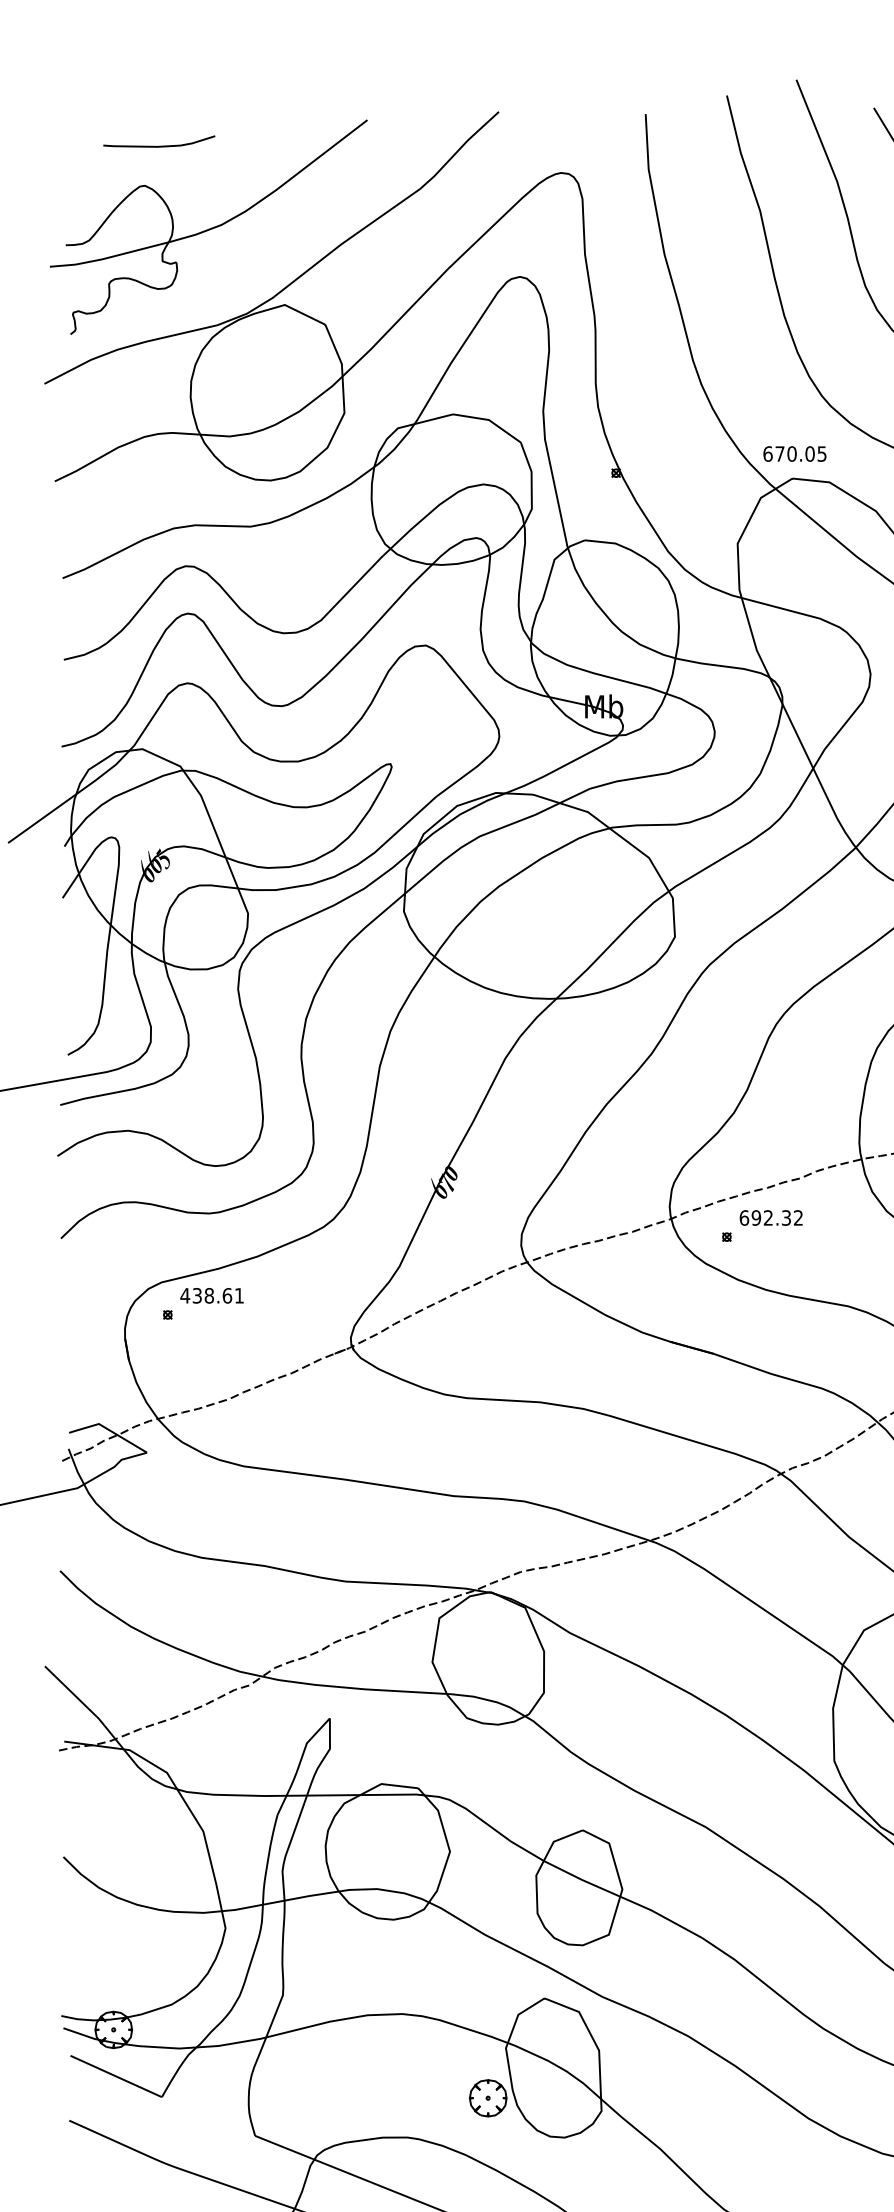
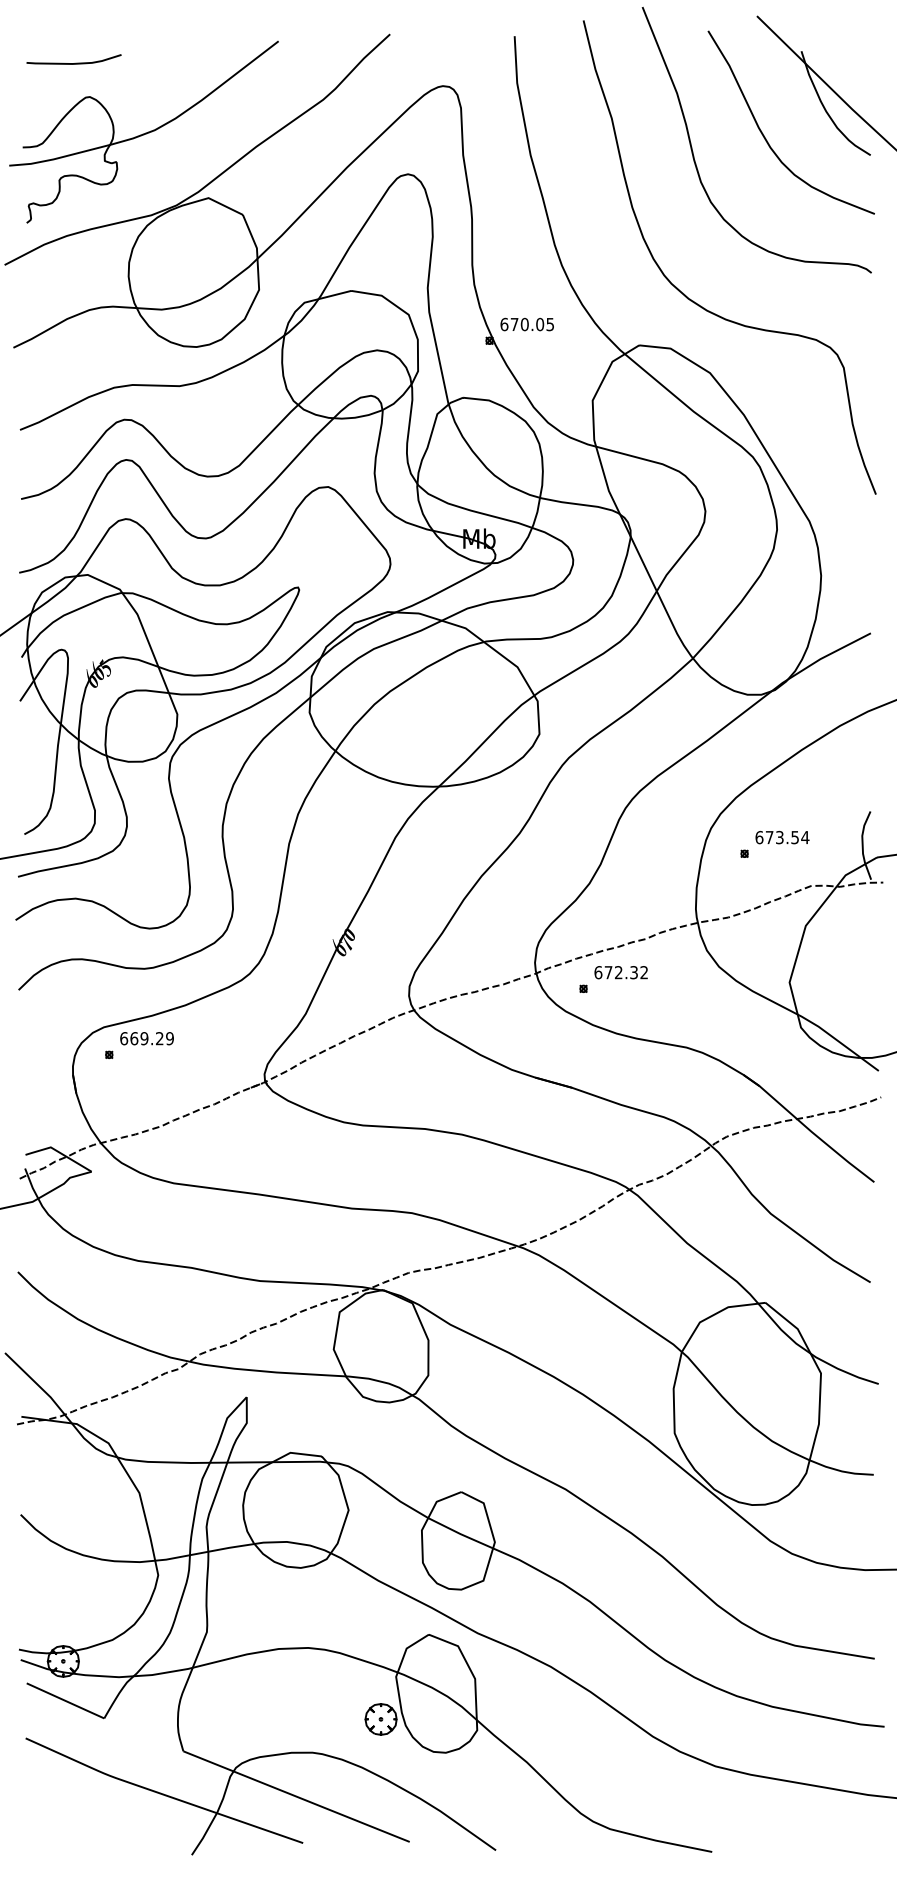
curve: (161, 145) -> (75, 62), moved
text: (794, 453) -> (526, 324), moved
text: (756, 1217) -> (608, 972), 692.32 -> 672.32
text: (211, 1295) -> (146, 1038), 438.61 -> 669.29

